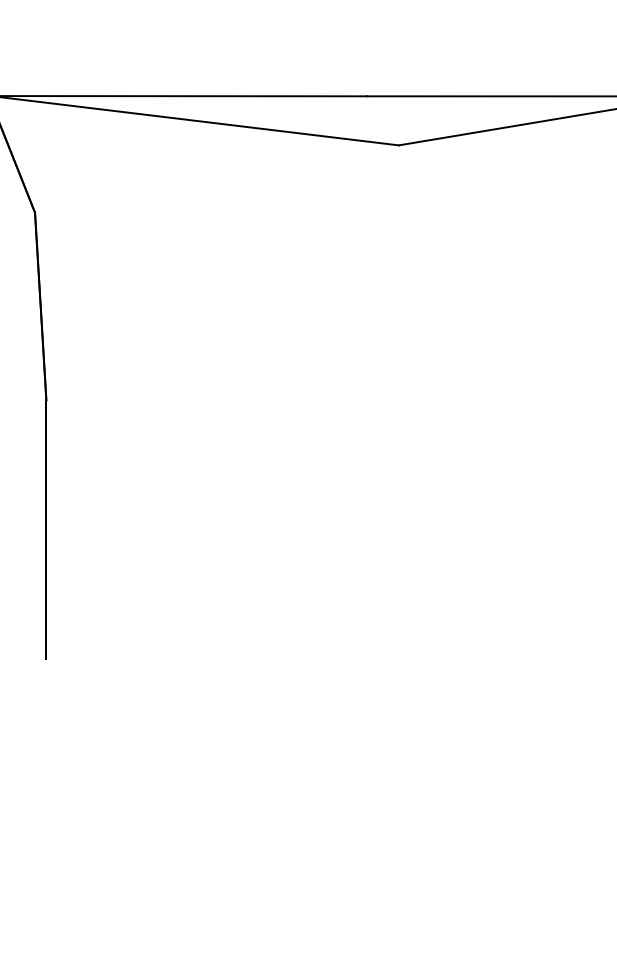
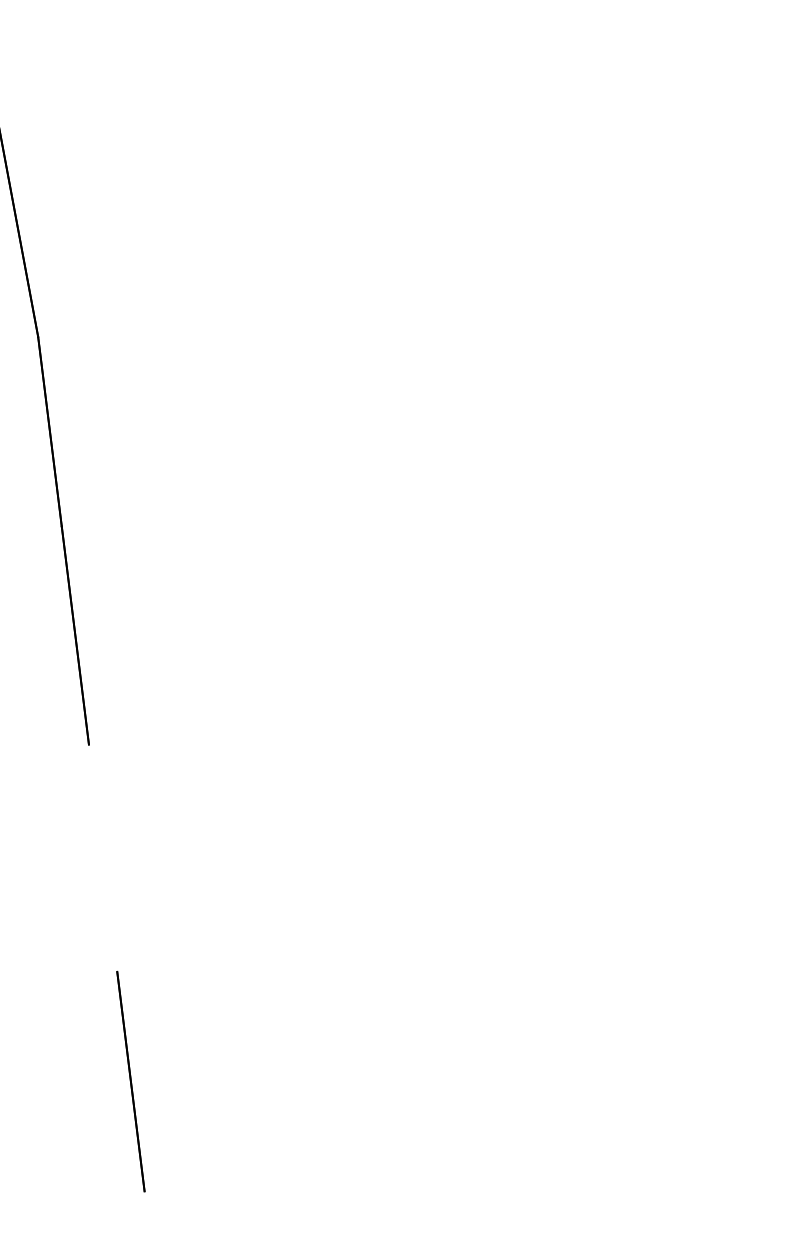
line: (45, 872) -> (129, 1081), added

